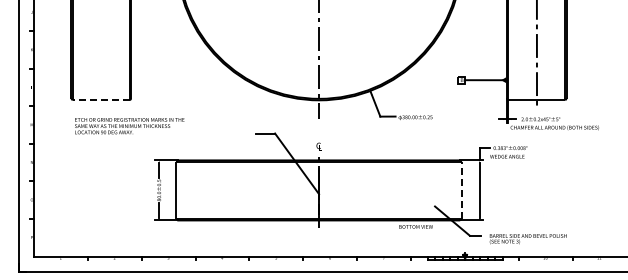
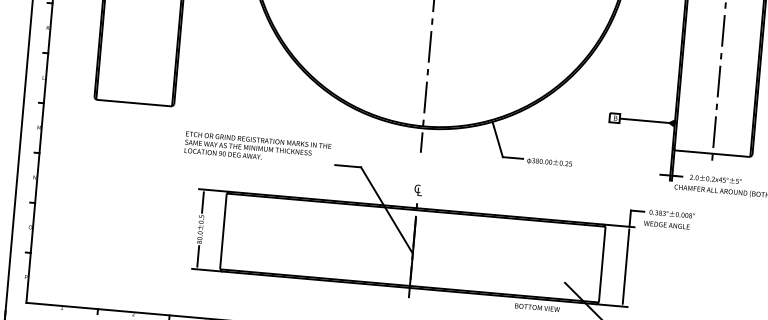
line: (101, 100) -> (134, 103), dashed -> solid
text: (129, 126) -> (257, 148), moved
line: (461, 190) -> (602, 264), dashed -> solid

